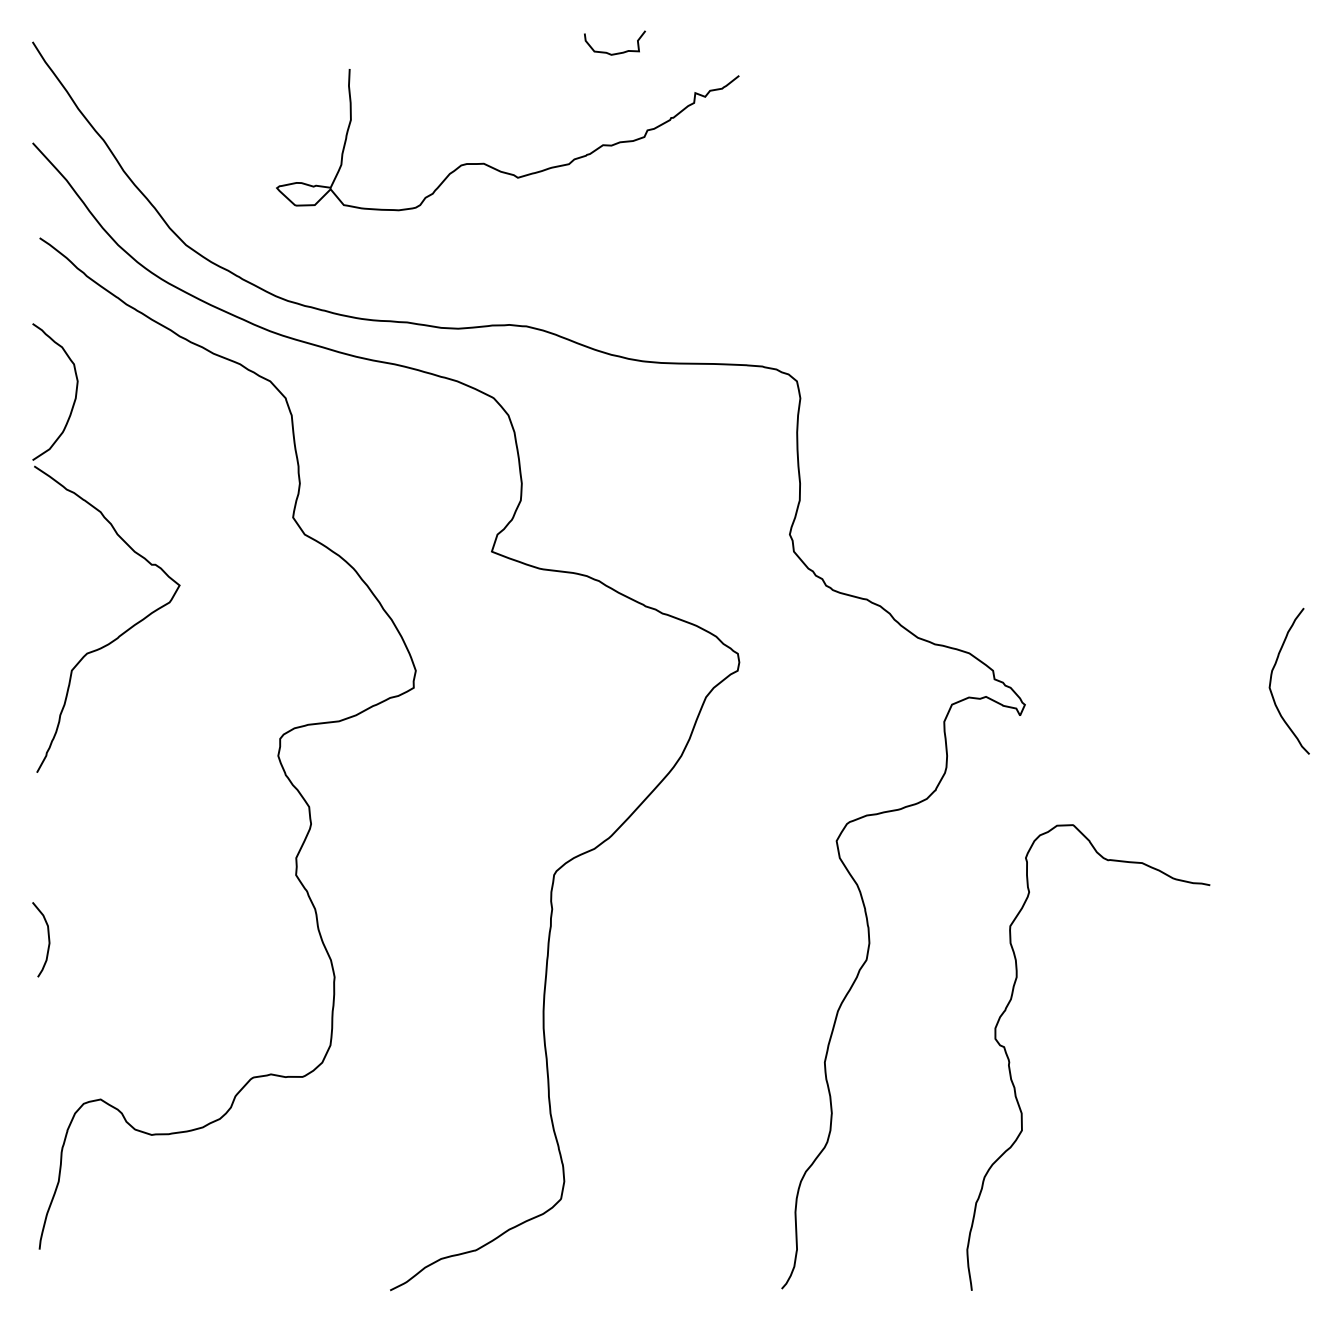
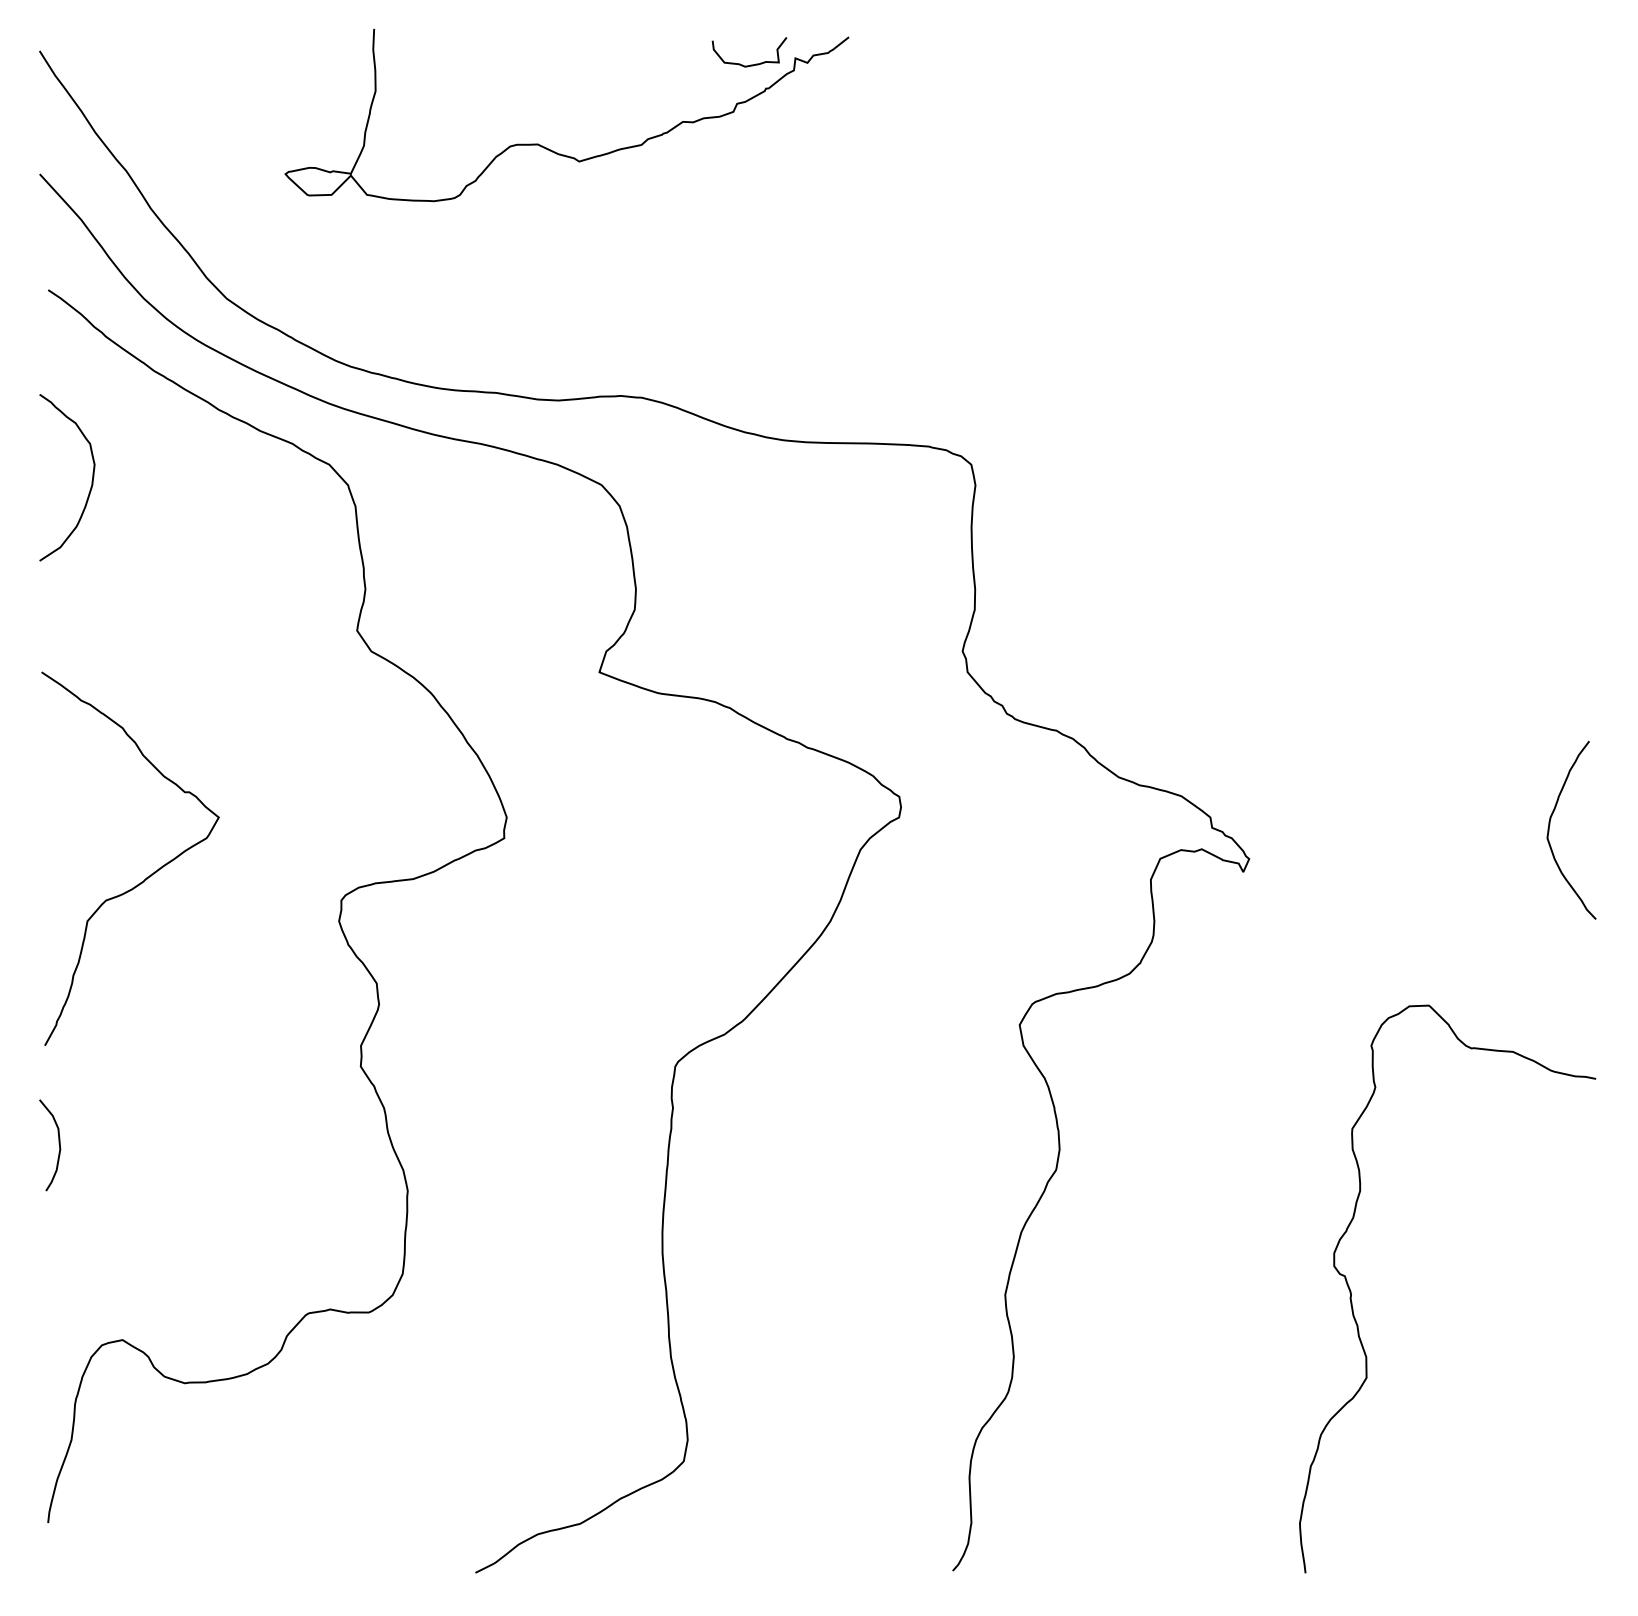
curve: (495, 167) -> (551, 149), moved
curve: (121, 633) -> (147, 876), moved
curve: (1010, 1068) -> (1352, 1302), moved

